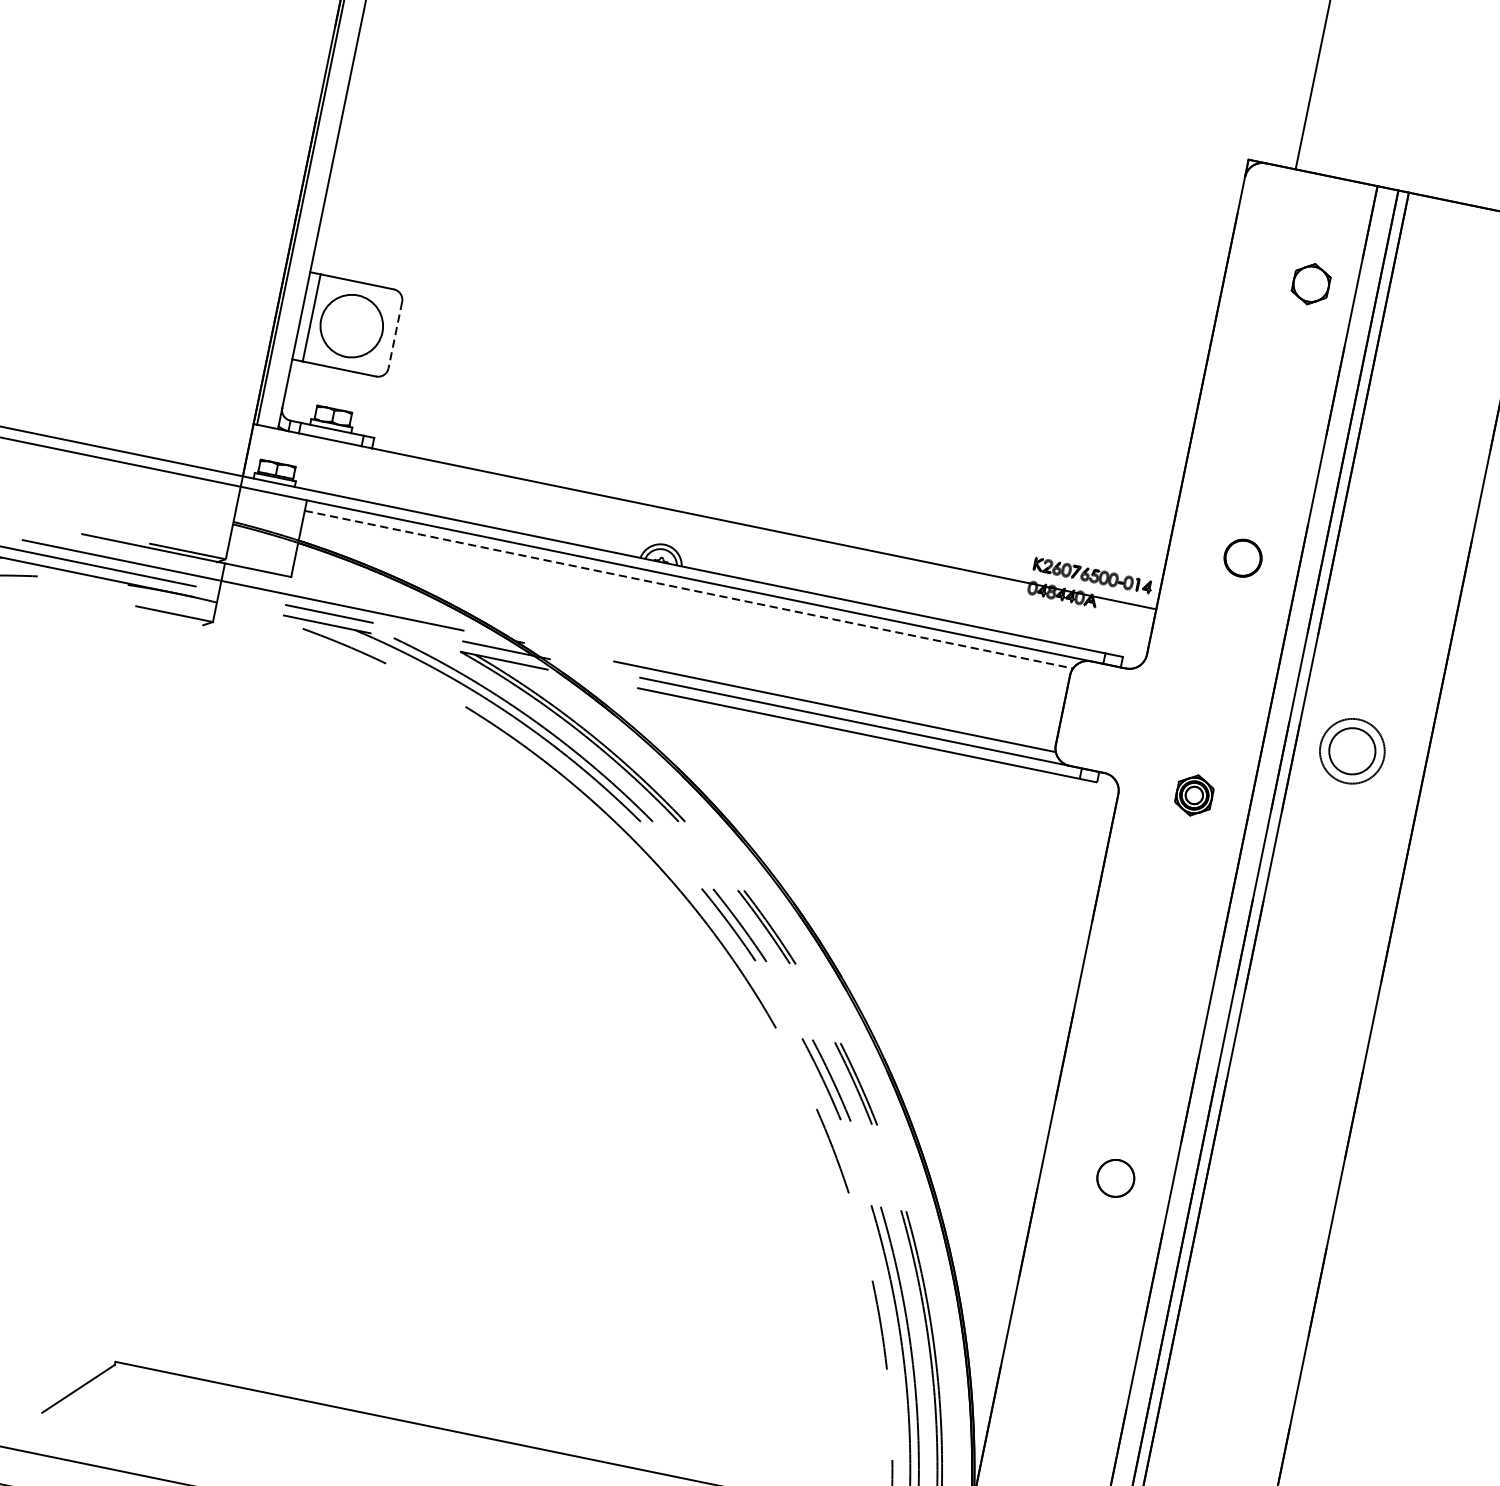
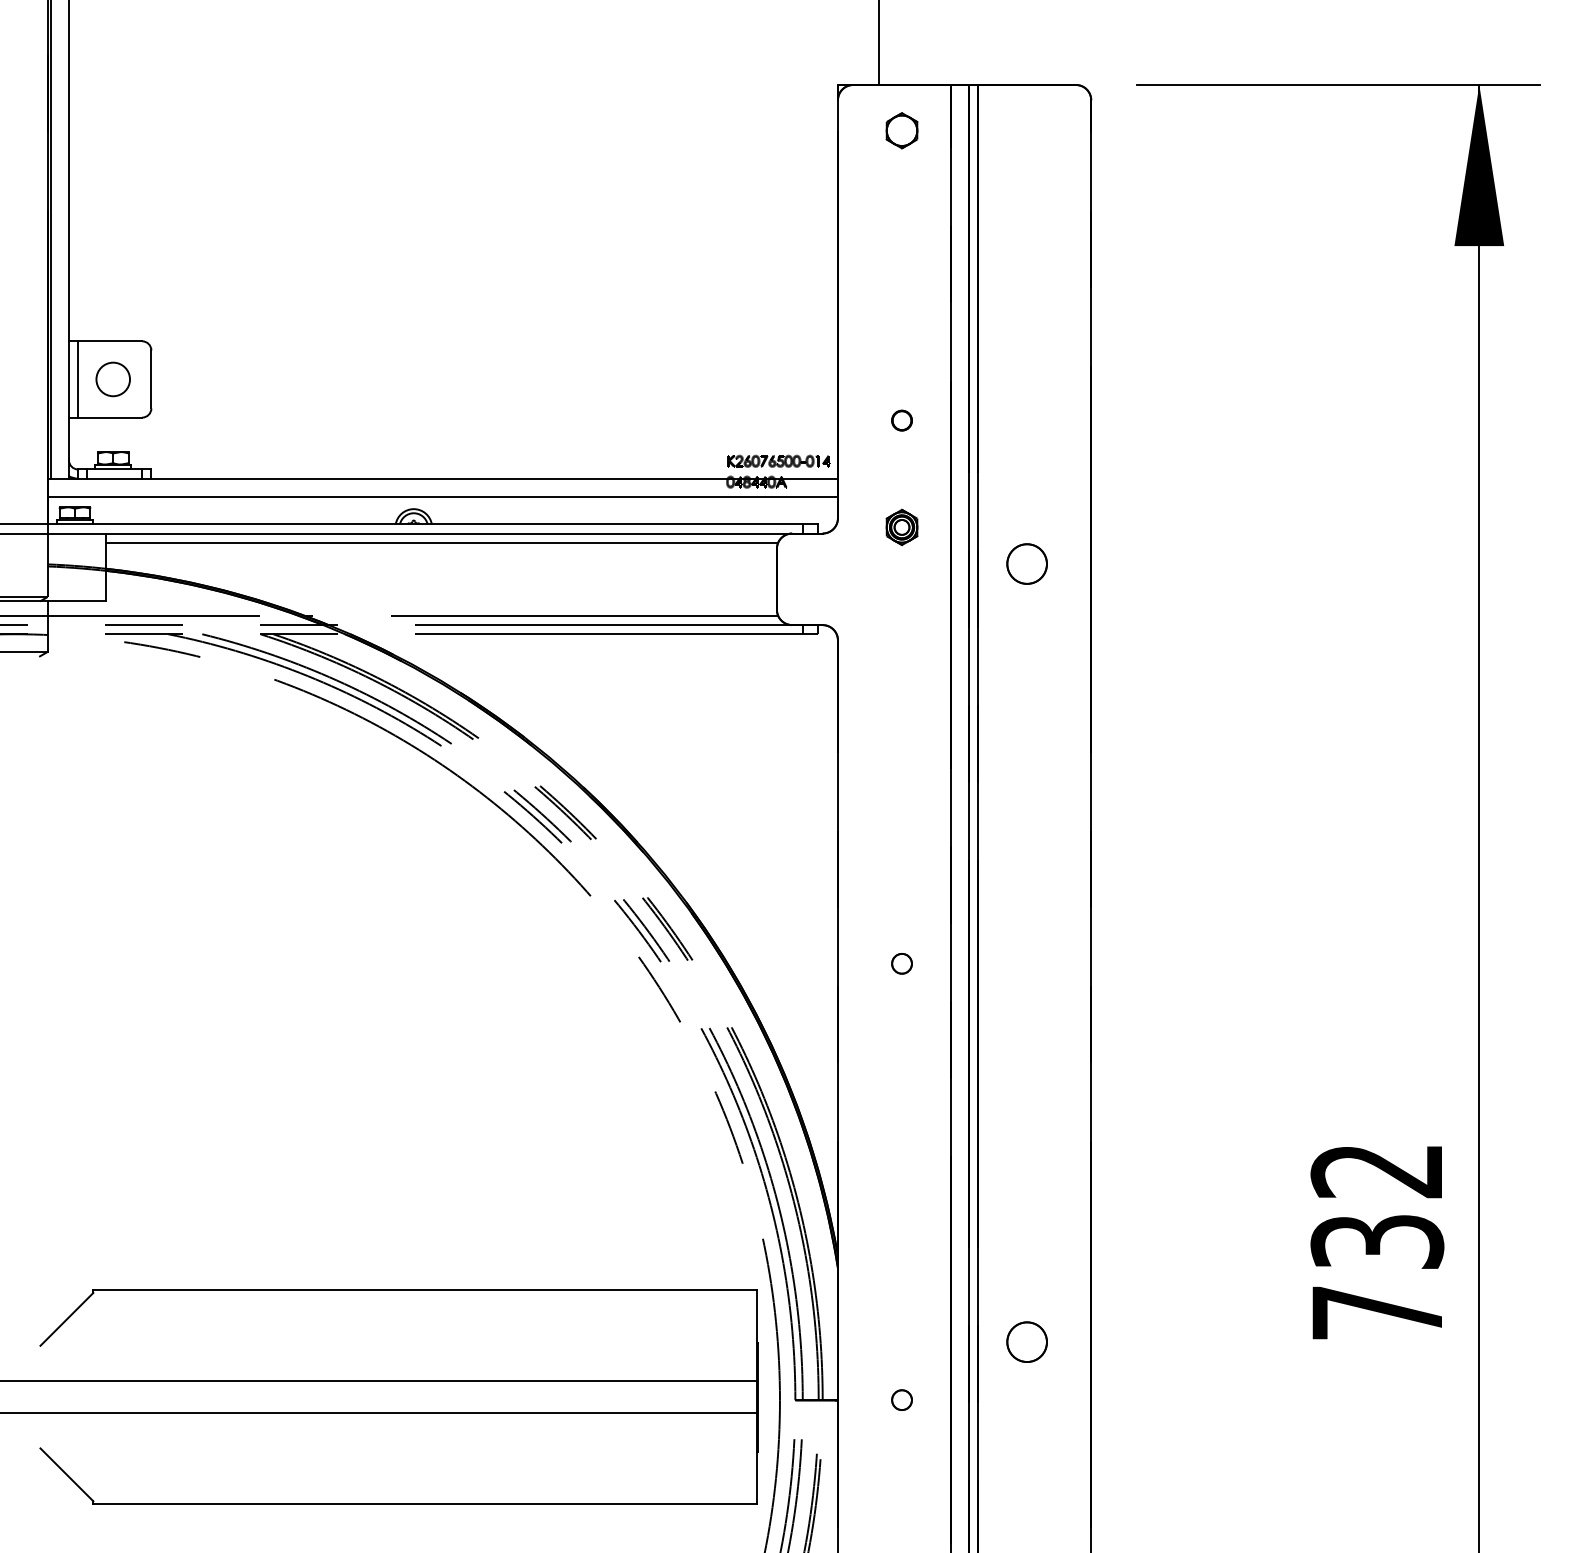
part: (1310, 283) -> (901, 130), moved
circle: (352, 326) -> (113, 379), size x0.62
line: (395, 335) -> (151, 379), dashed -> solid
line: (700, 537) -> (442, 496), added
part: (1242, 557) -> (901, 420), size x0.62
line: (689, 589) -> (442, 542), dashed -> solid
circle: (1351, 750) -> (1026, 563), size x0.71
part: (1193, 795) -> (901, 527), moved
circle: (1115, 1178) -> (901, 963), size x0.62

